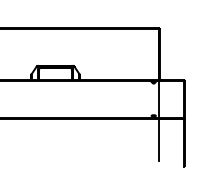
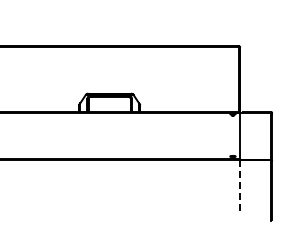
line: (159, 140) -> (240, 187), solid -> dashed

